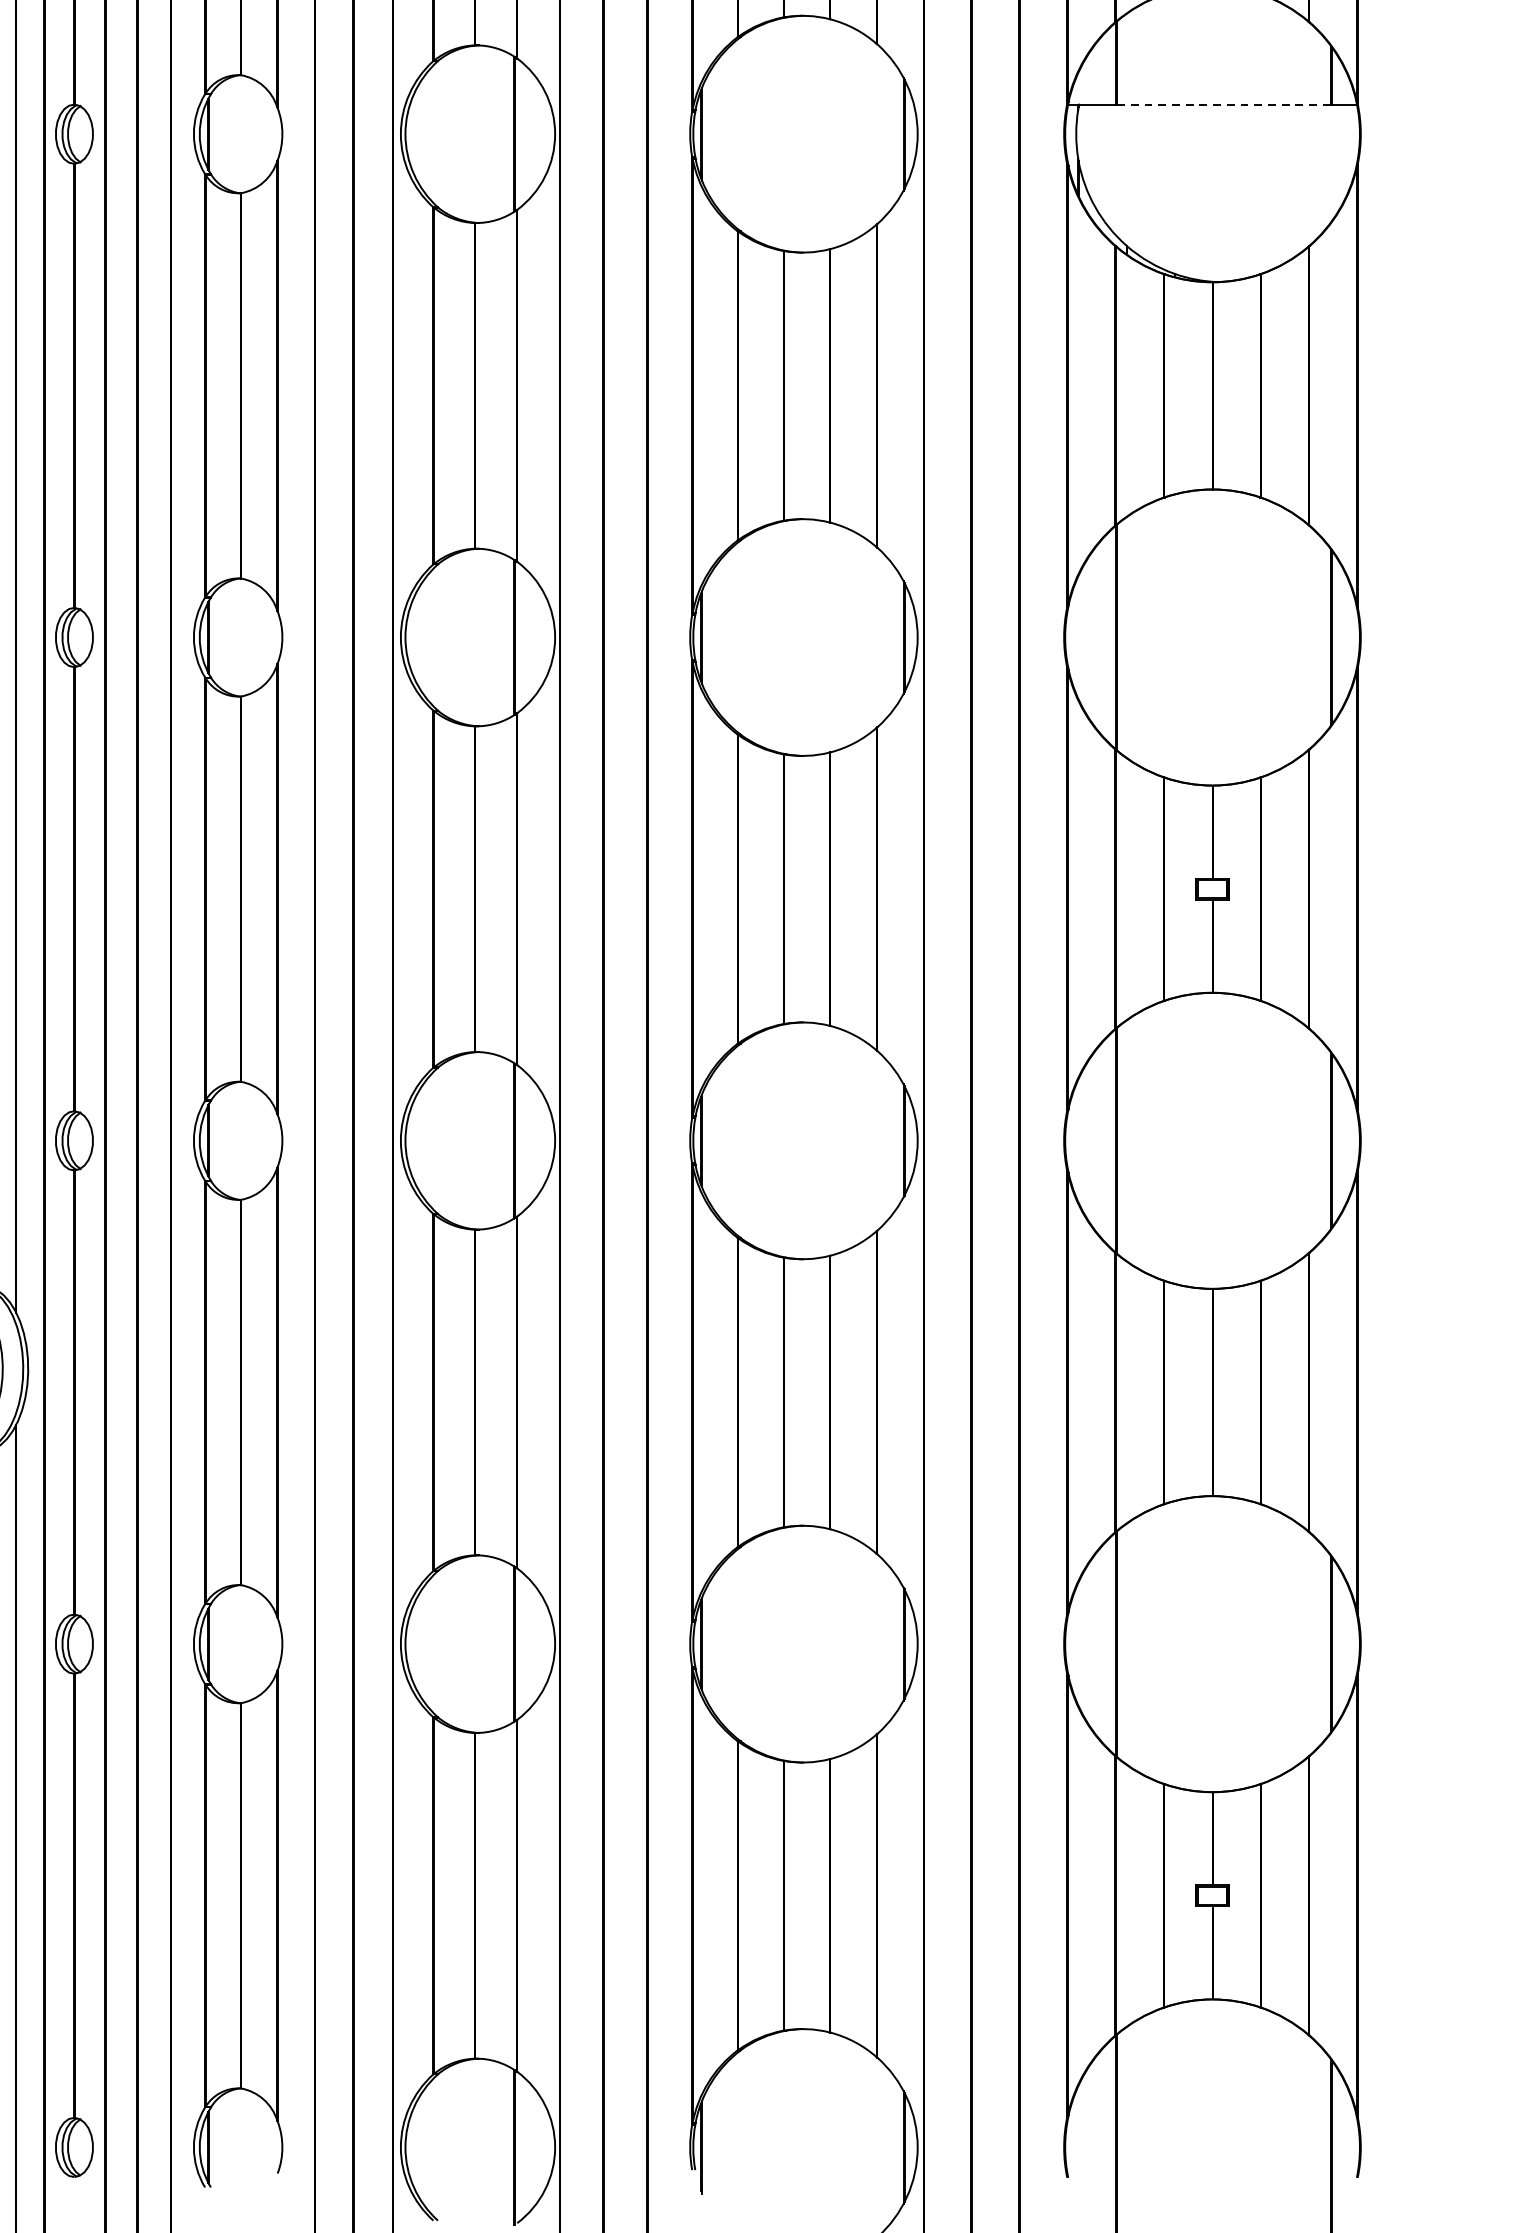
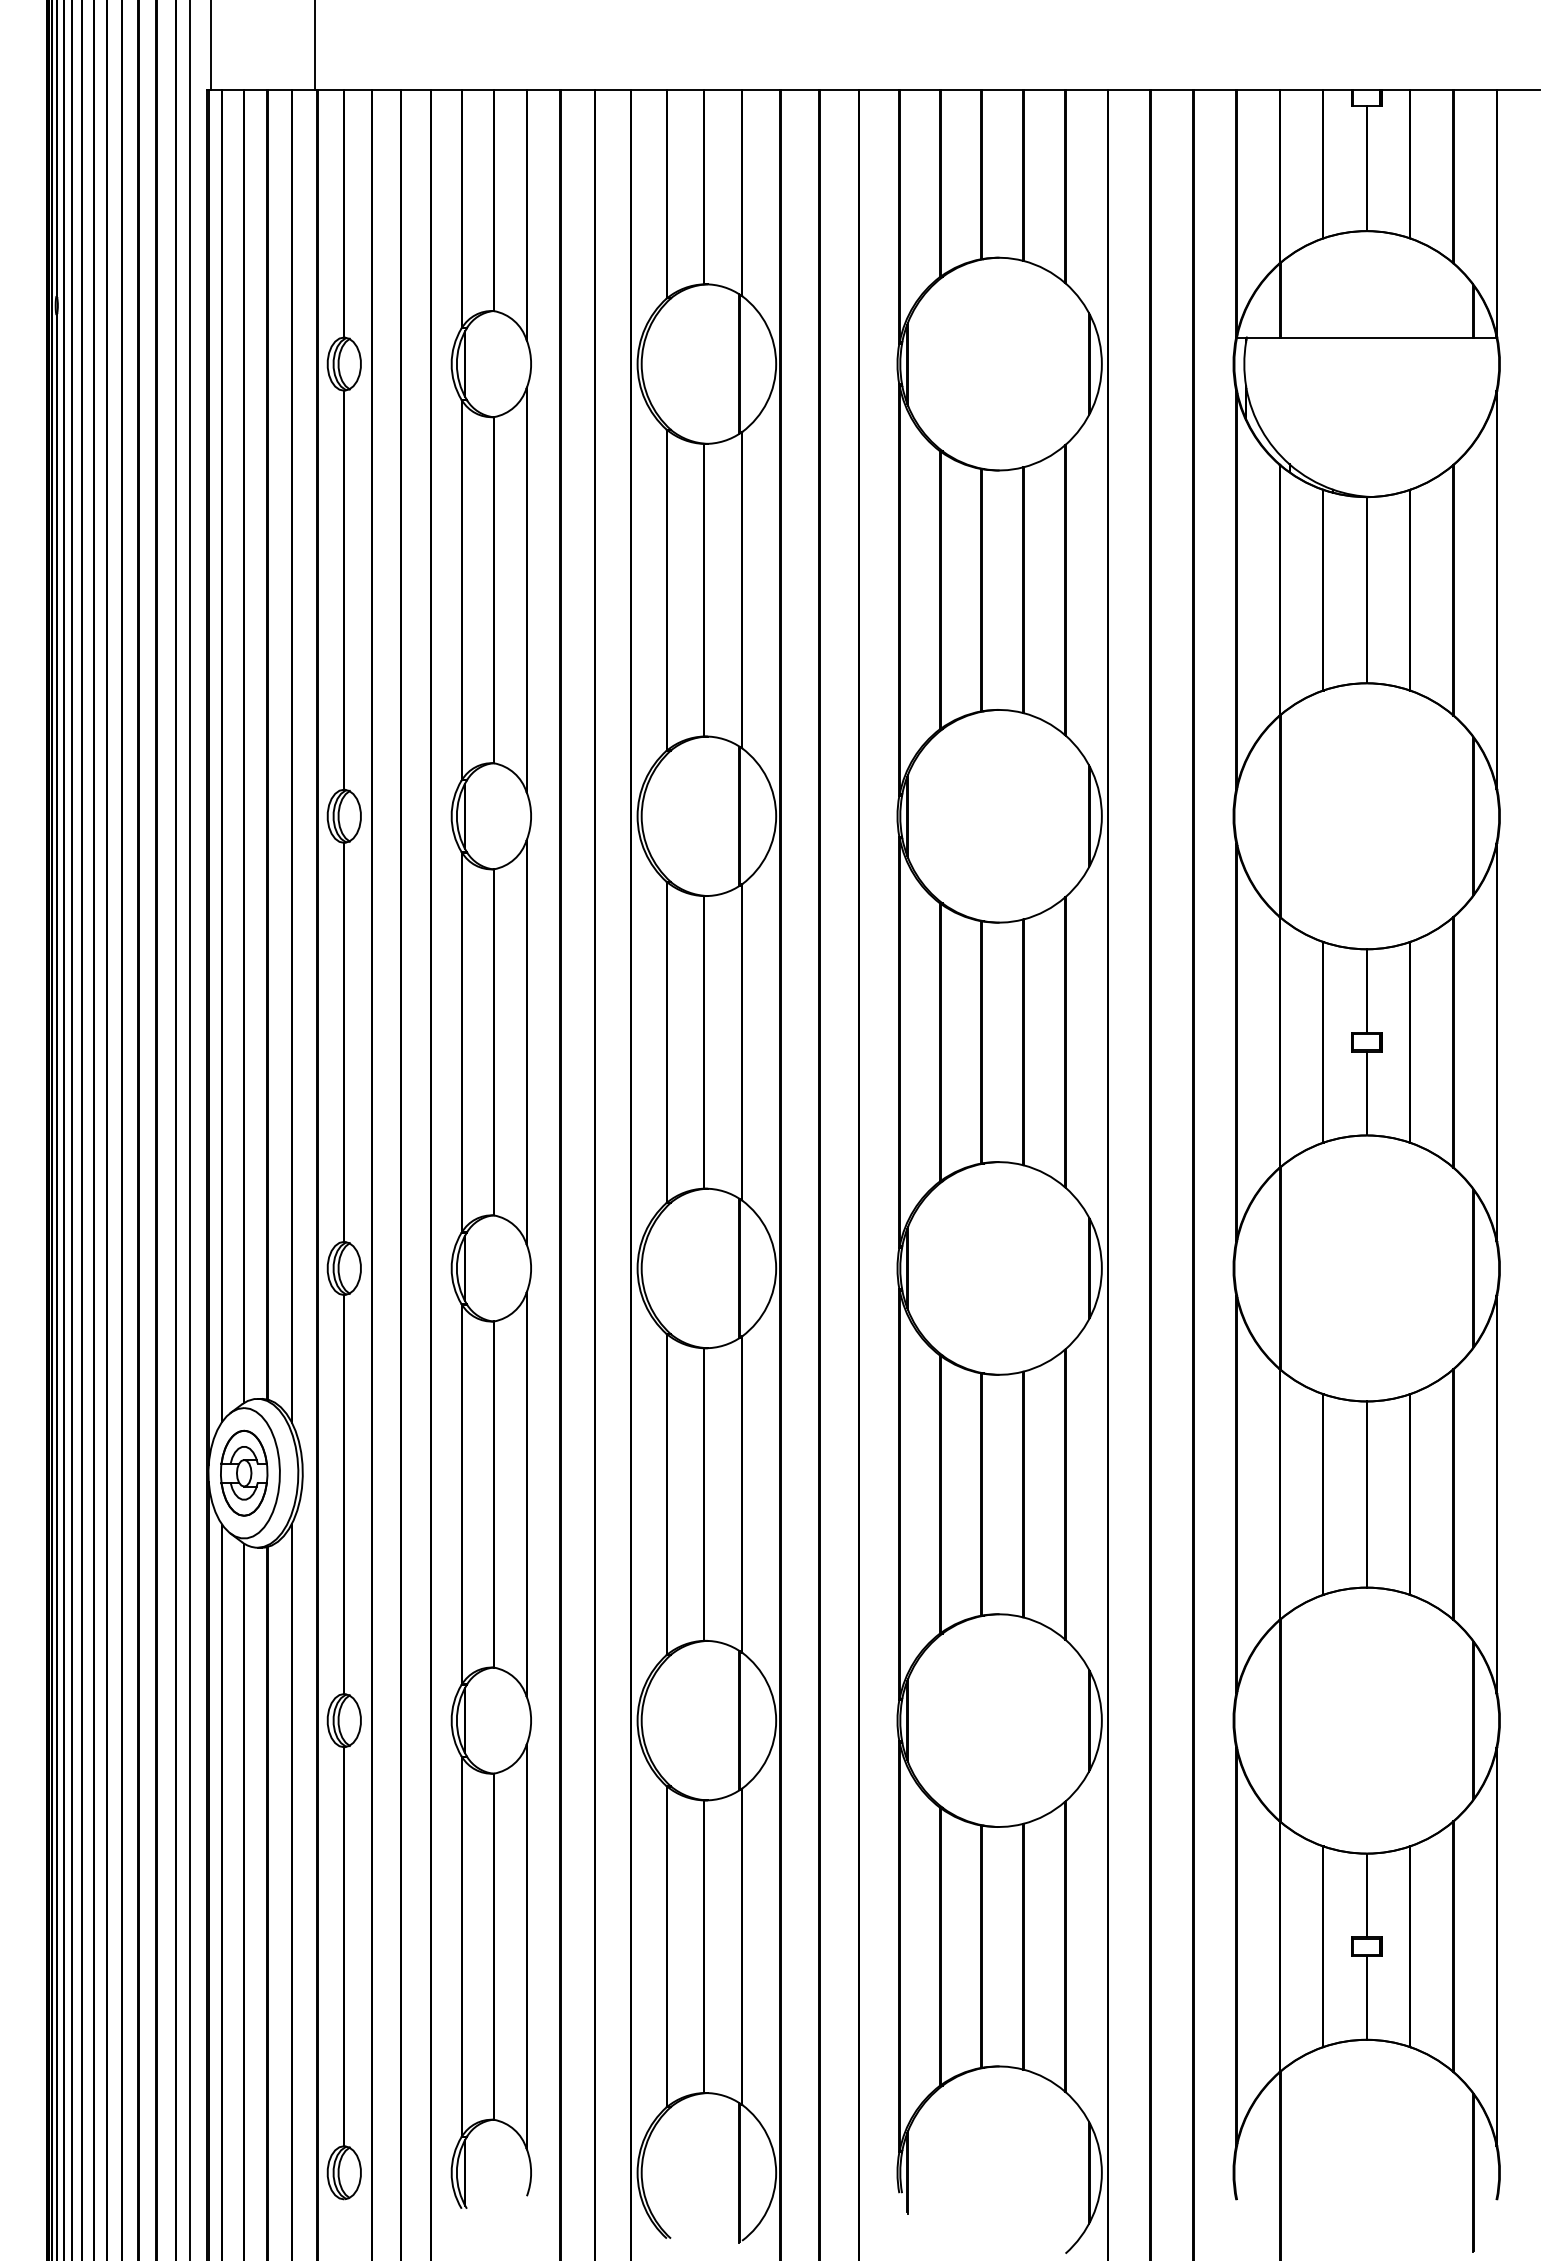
line: (1223, 104) -> (1376, 337), dashed -> solid

